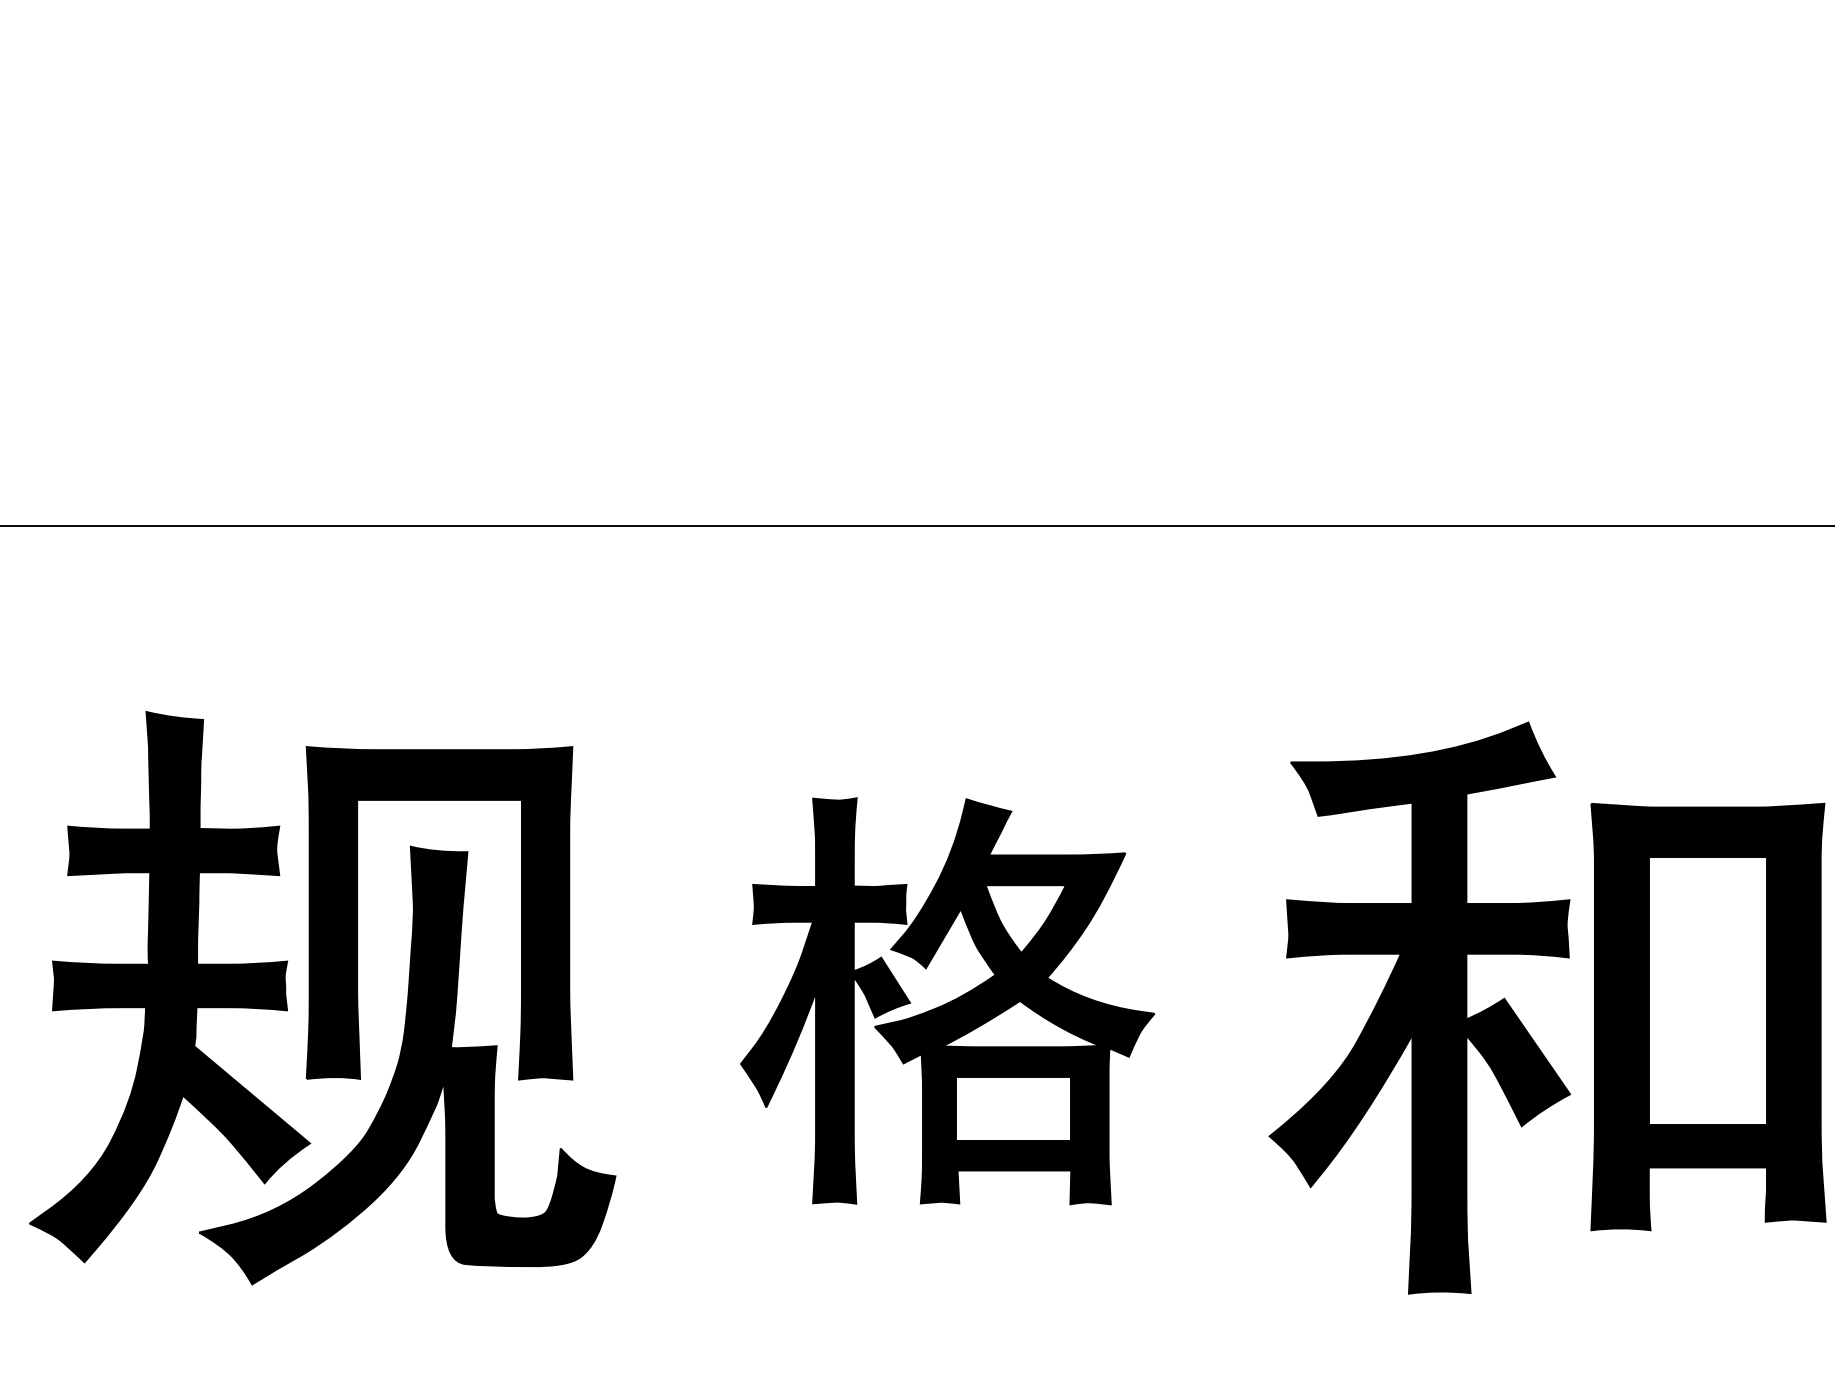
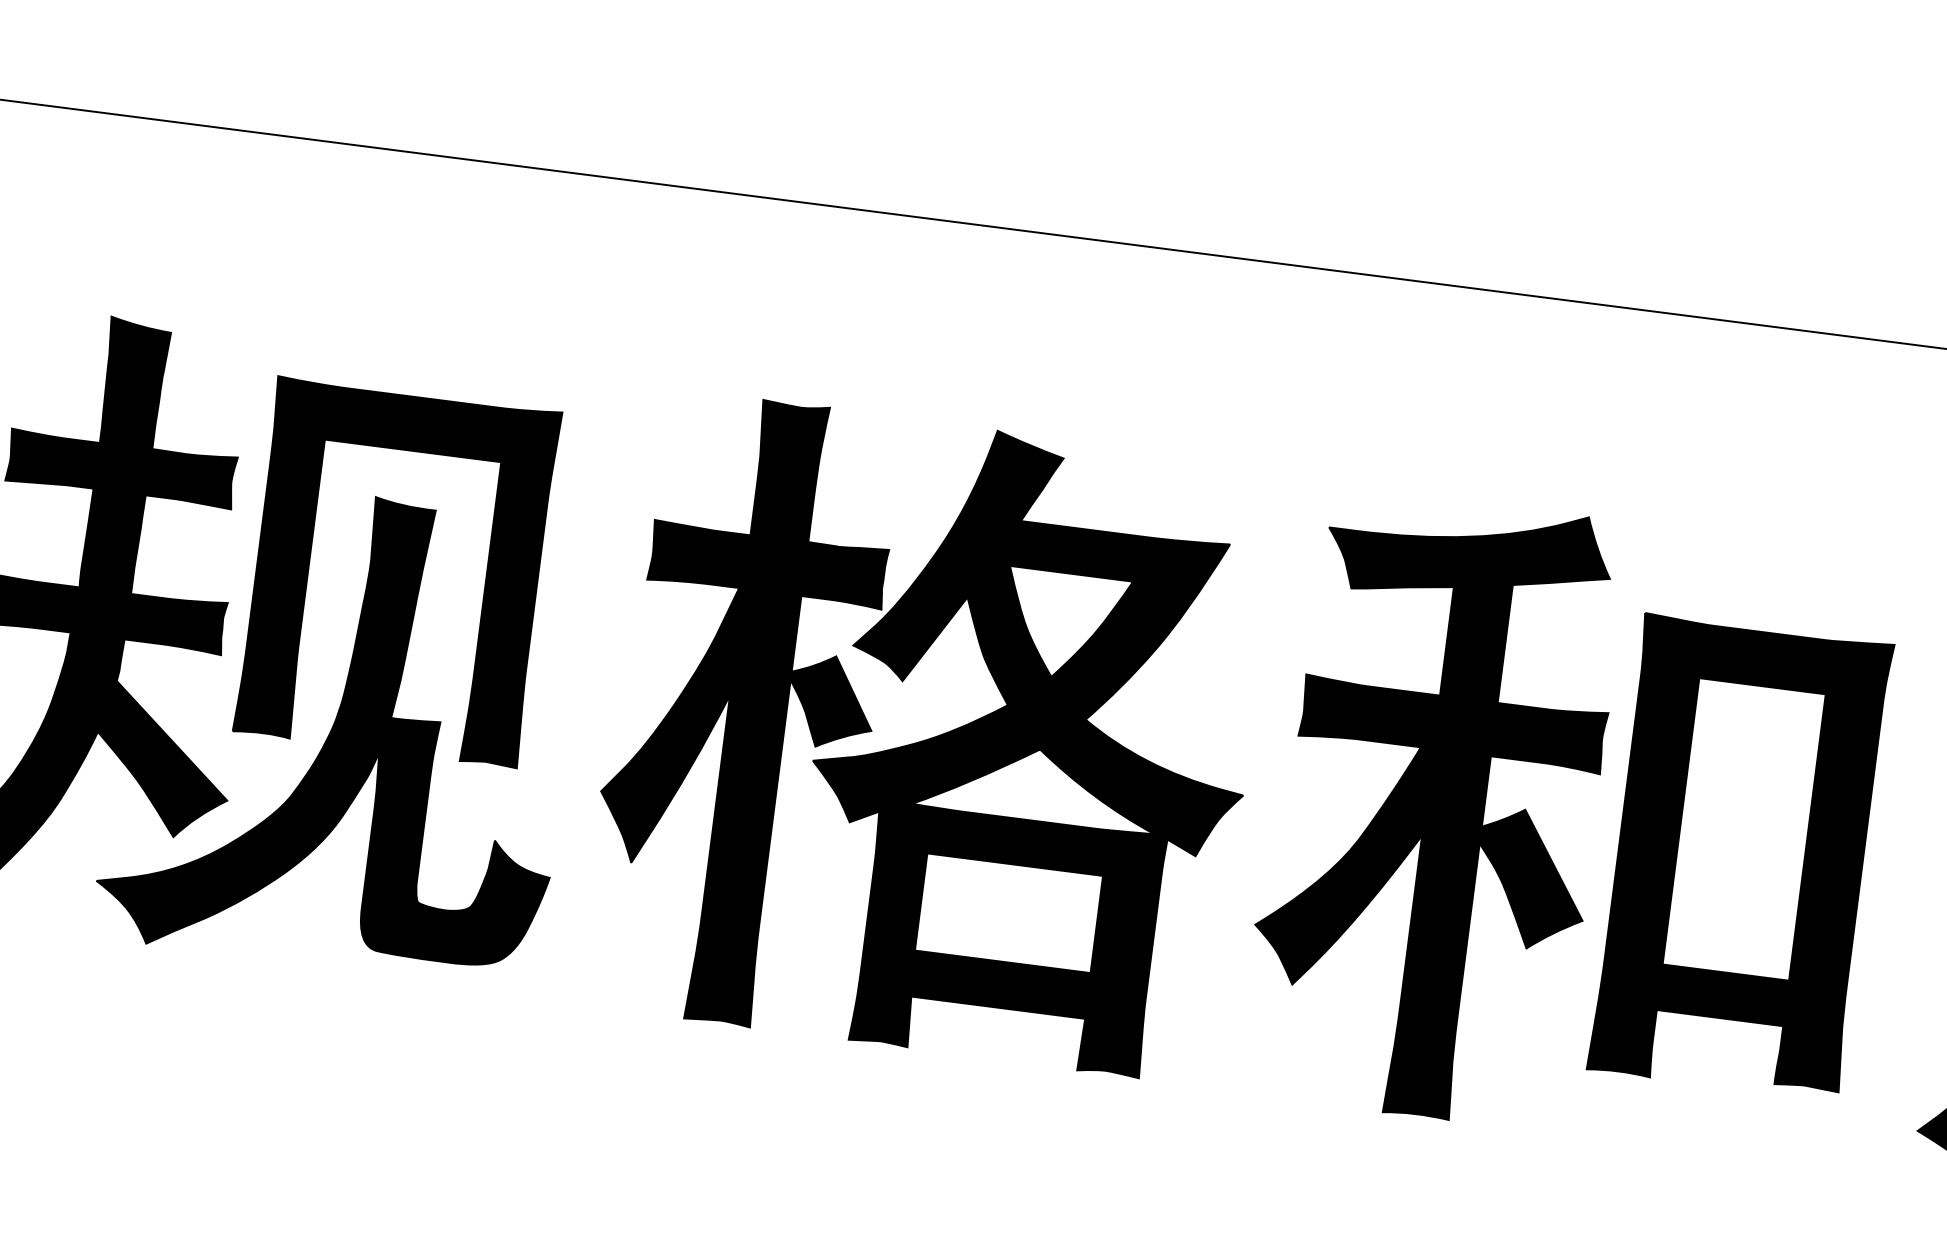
part: (947, 1001) -> (929, 736), size x1.43

